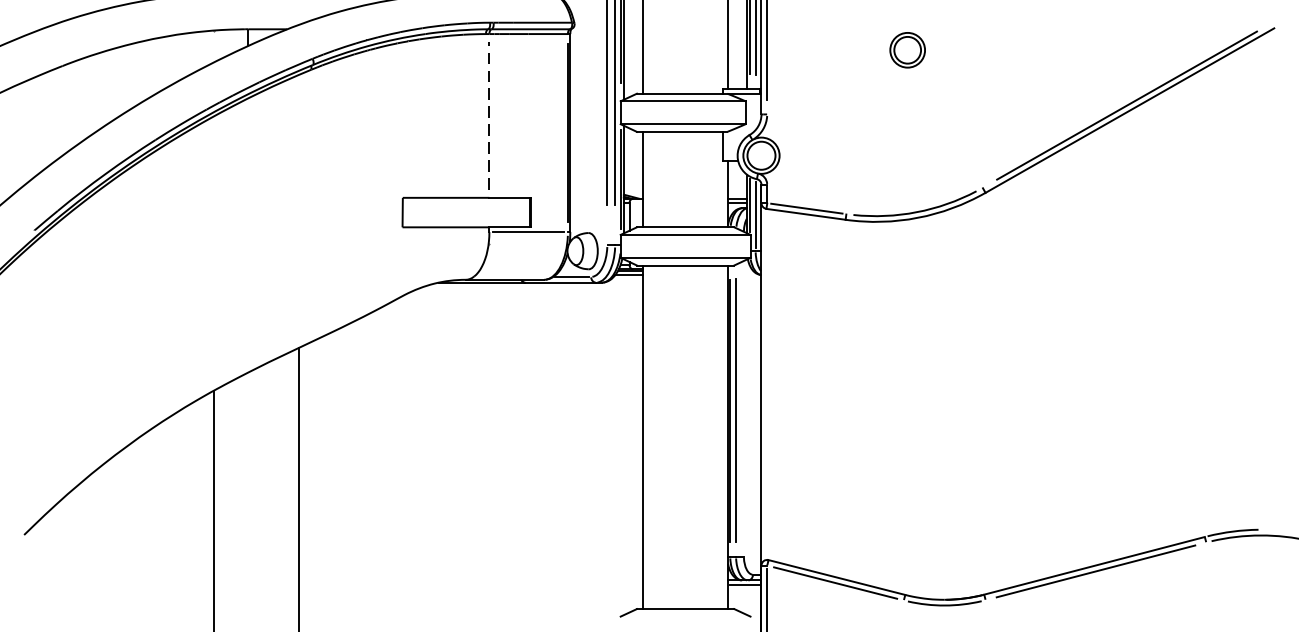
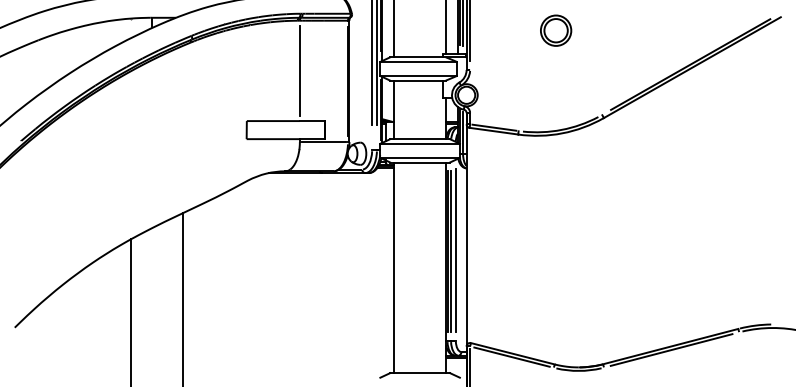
part: (908, 50) -> (556, 30), size x1.43
line: (488, 115) -> (299, 70), dashed -> solid
line: (743, 407) -> (455, 249), added

